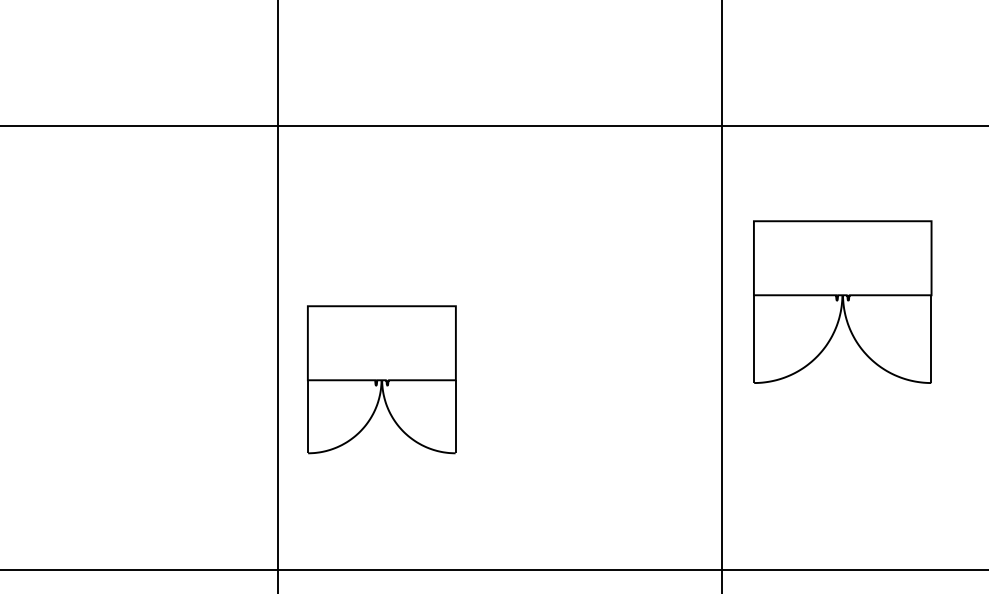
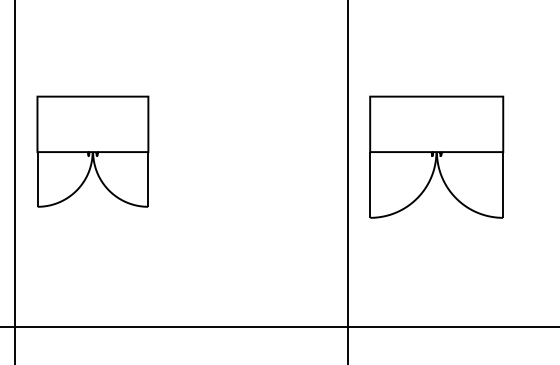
part: (842, 301) -> (436, 156), moved
part: (381, 379) -> (92, 151), moved

